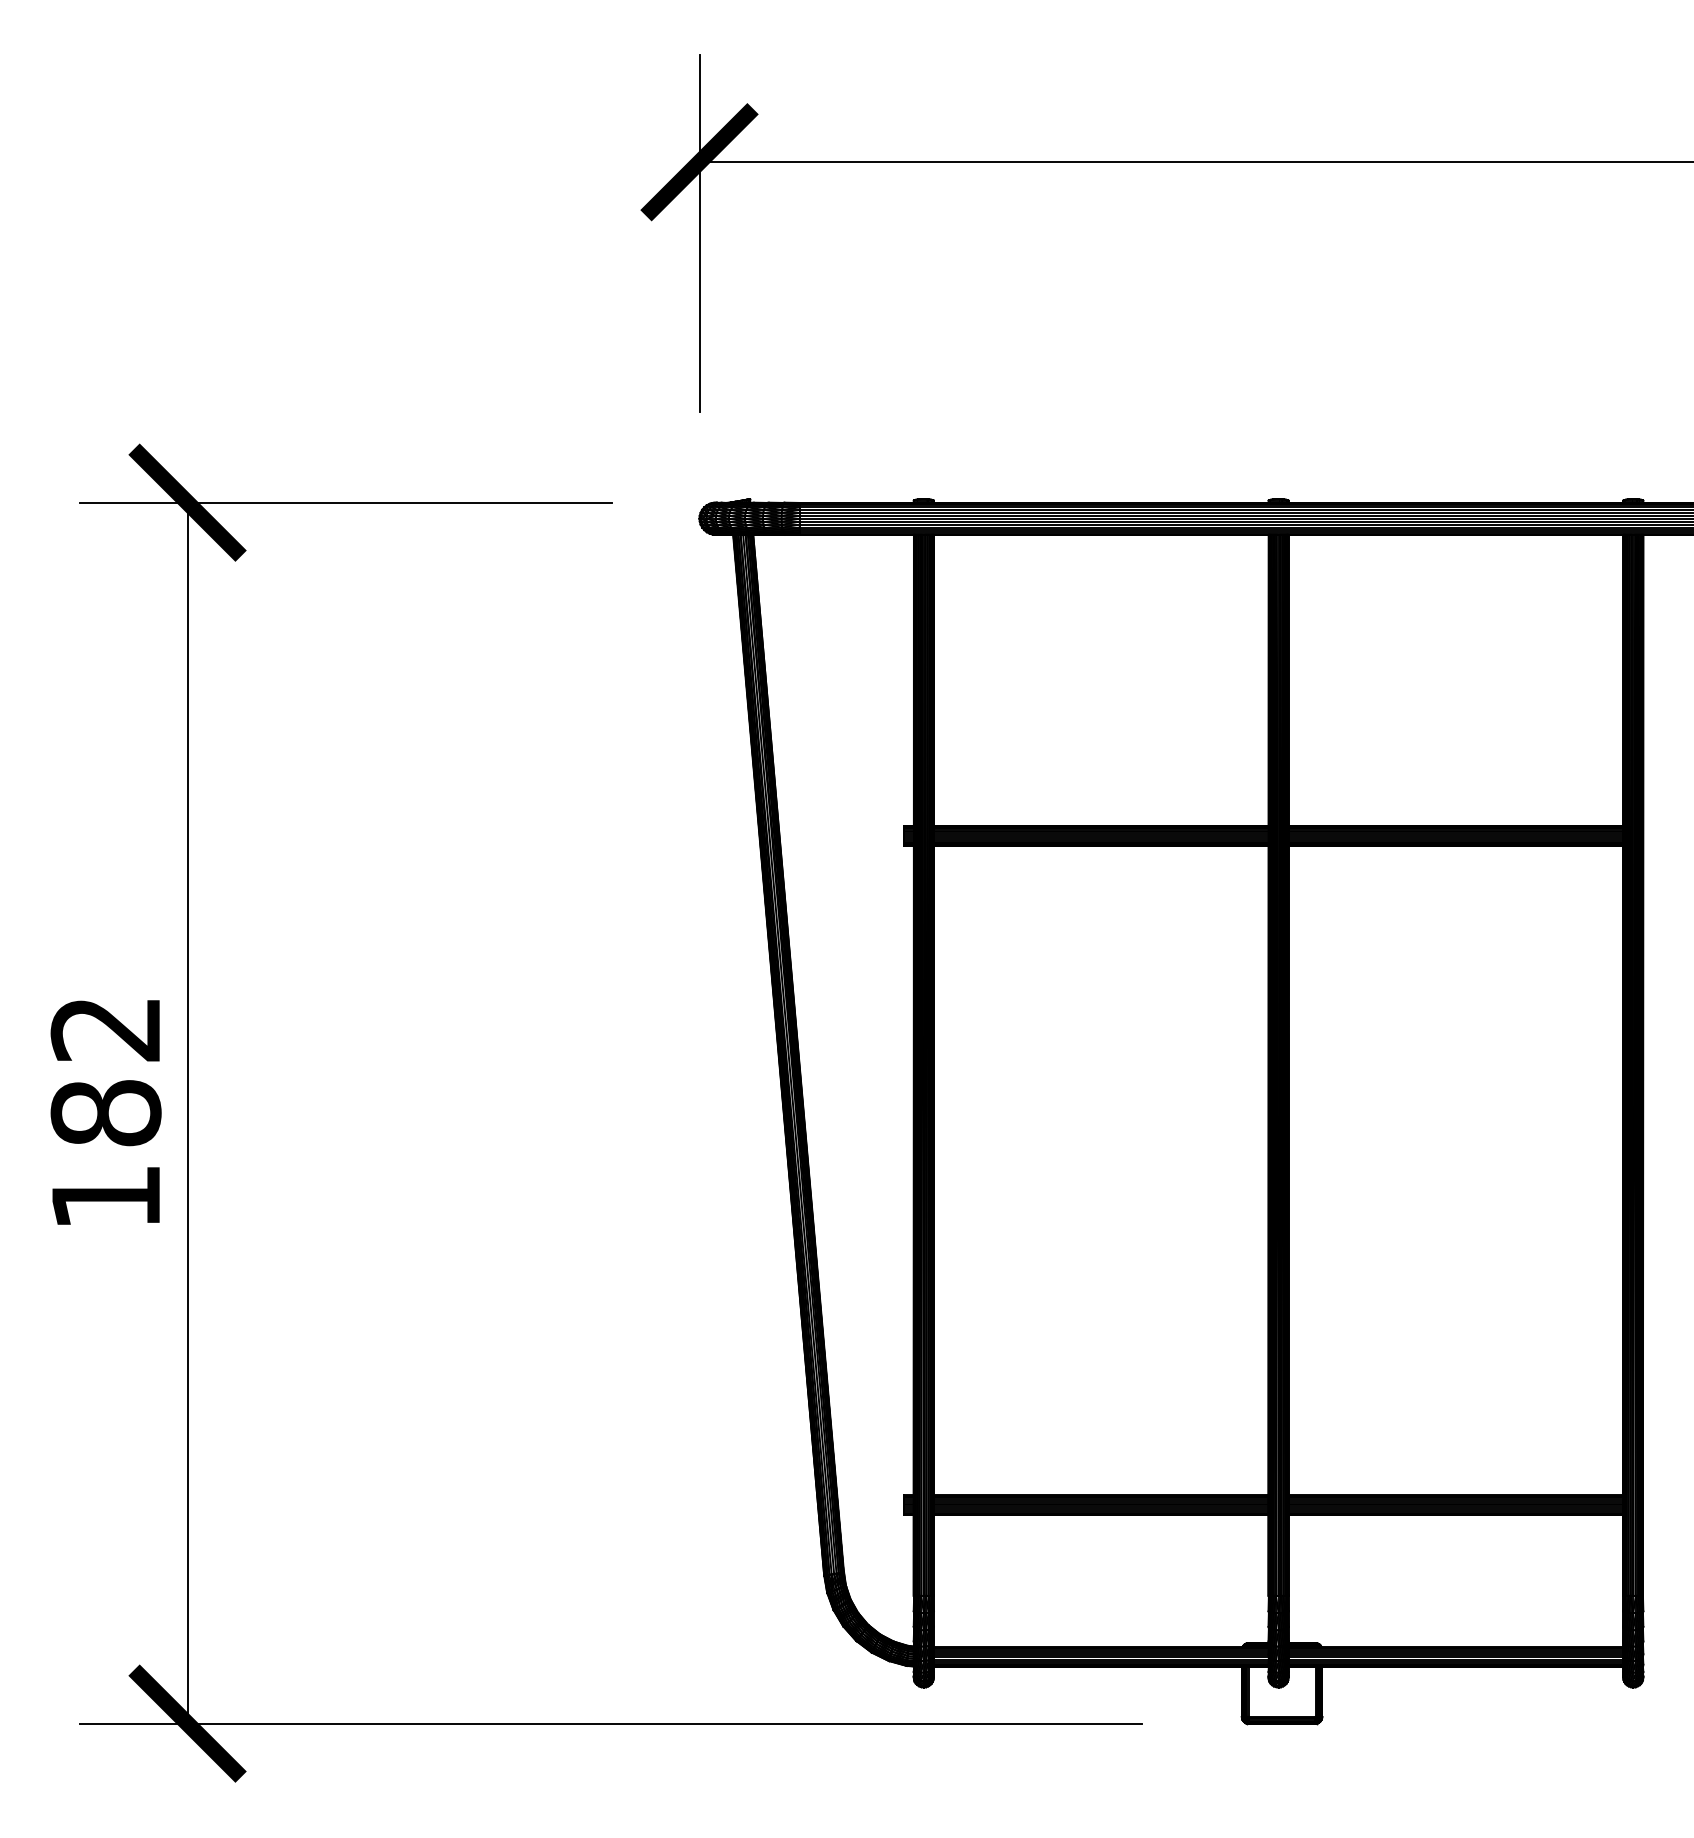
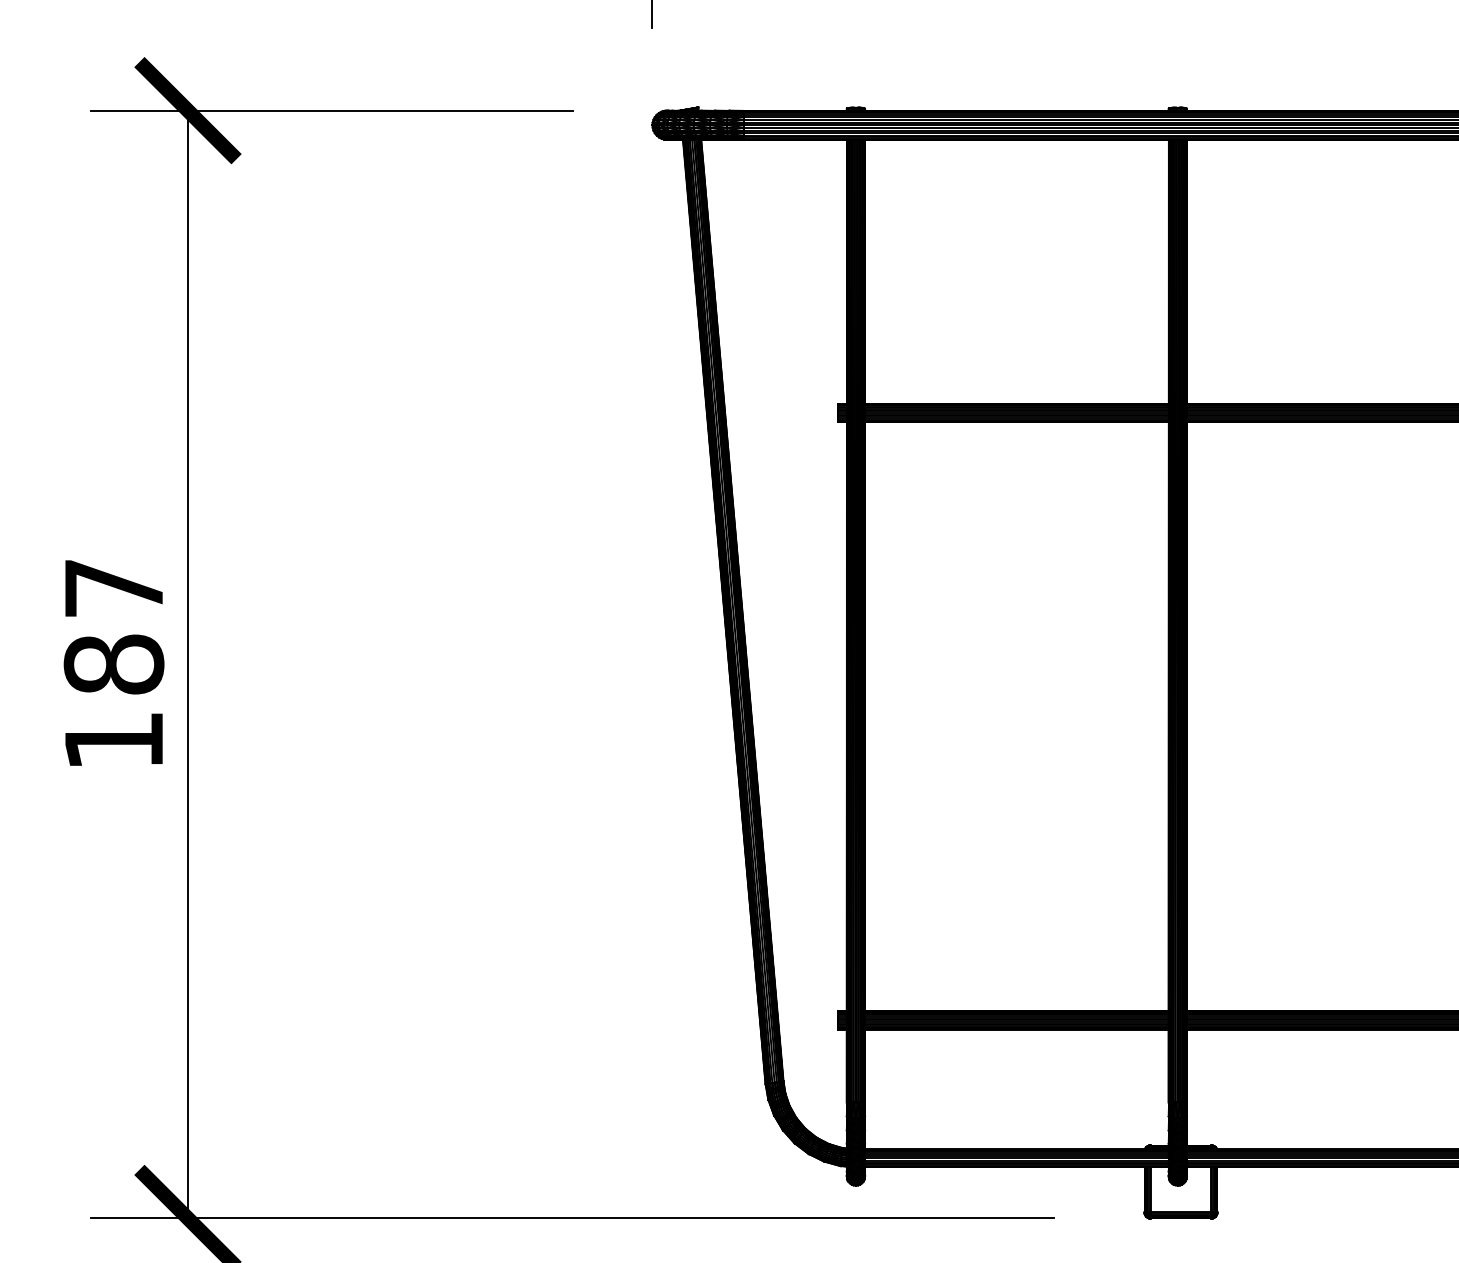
text: (104, 1029) -> (112, 588), 182 -> 187

